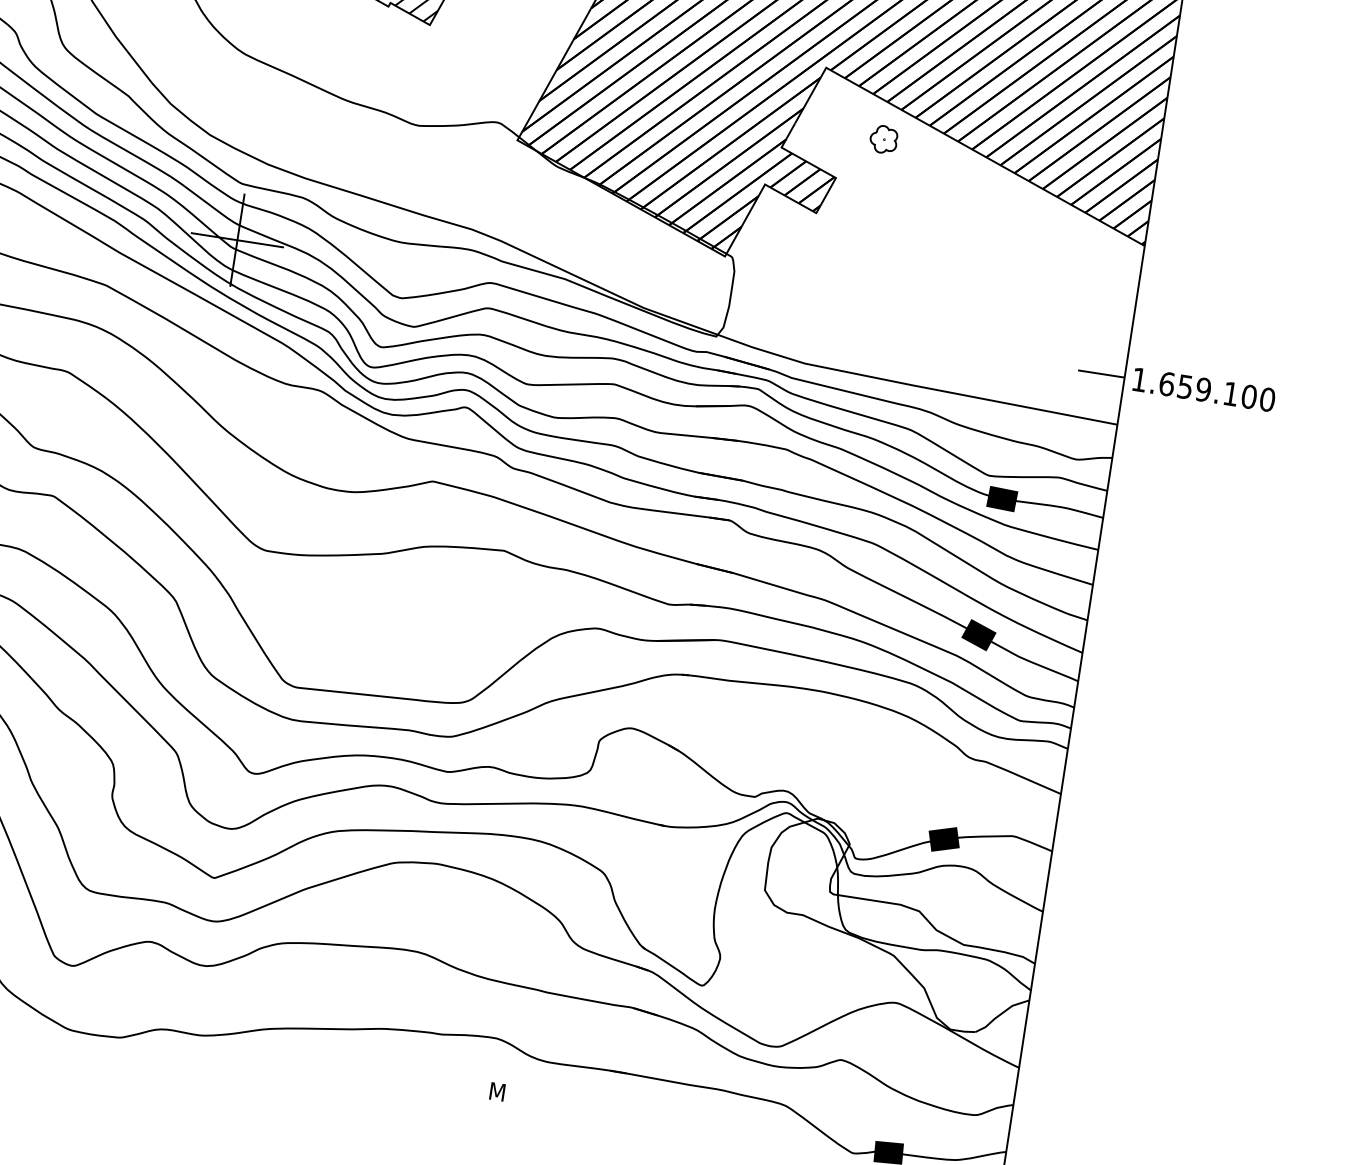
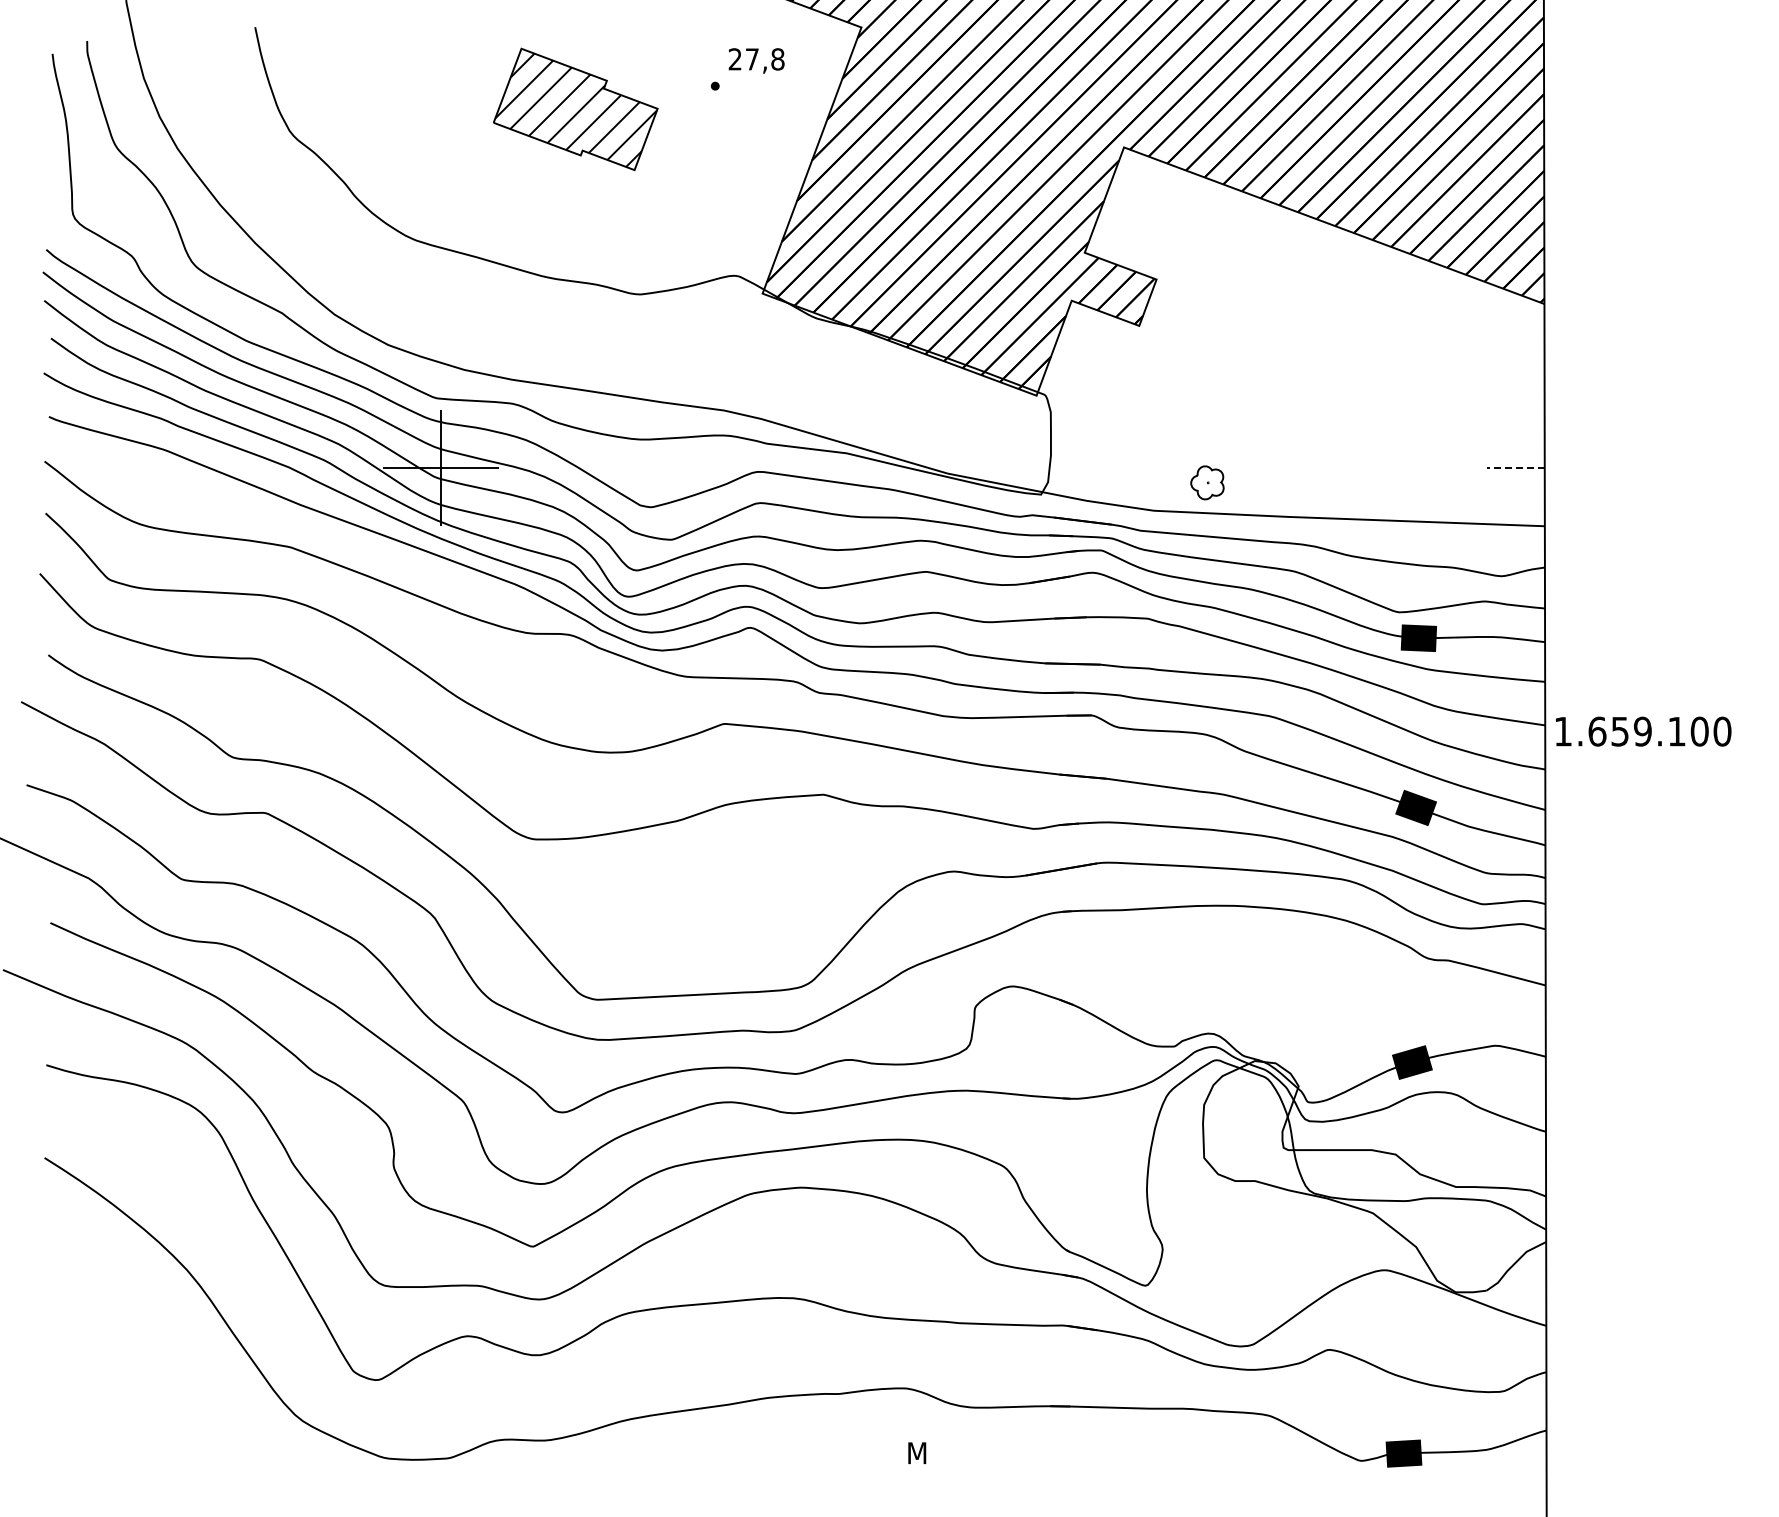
part: (883, 139) -> (1207, 482), moved
line: (1101, 373) -> (1515, 467), solid -> dashed
text: (1204, 389) -> (1643, 731), moved

